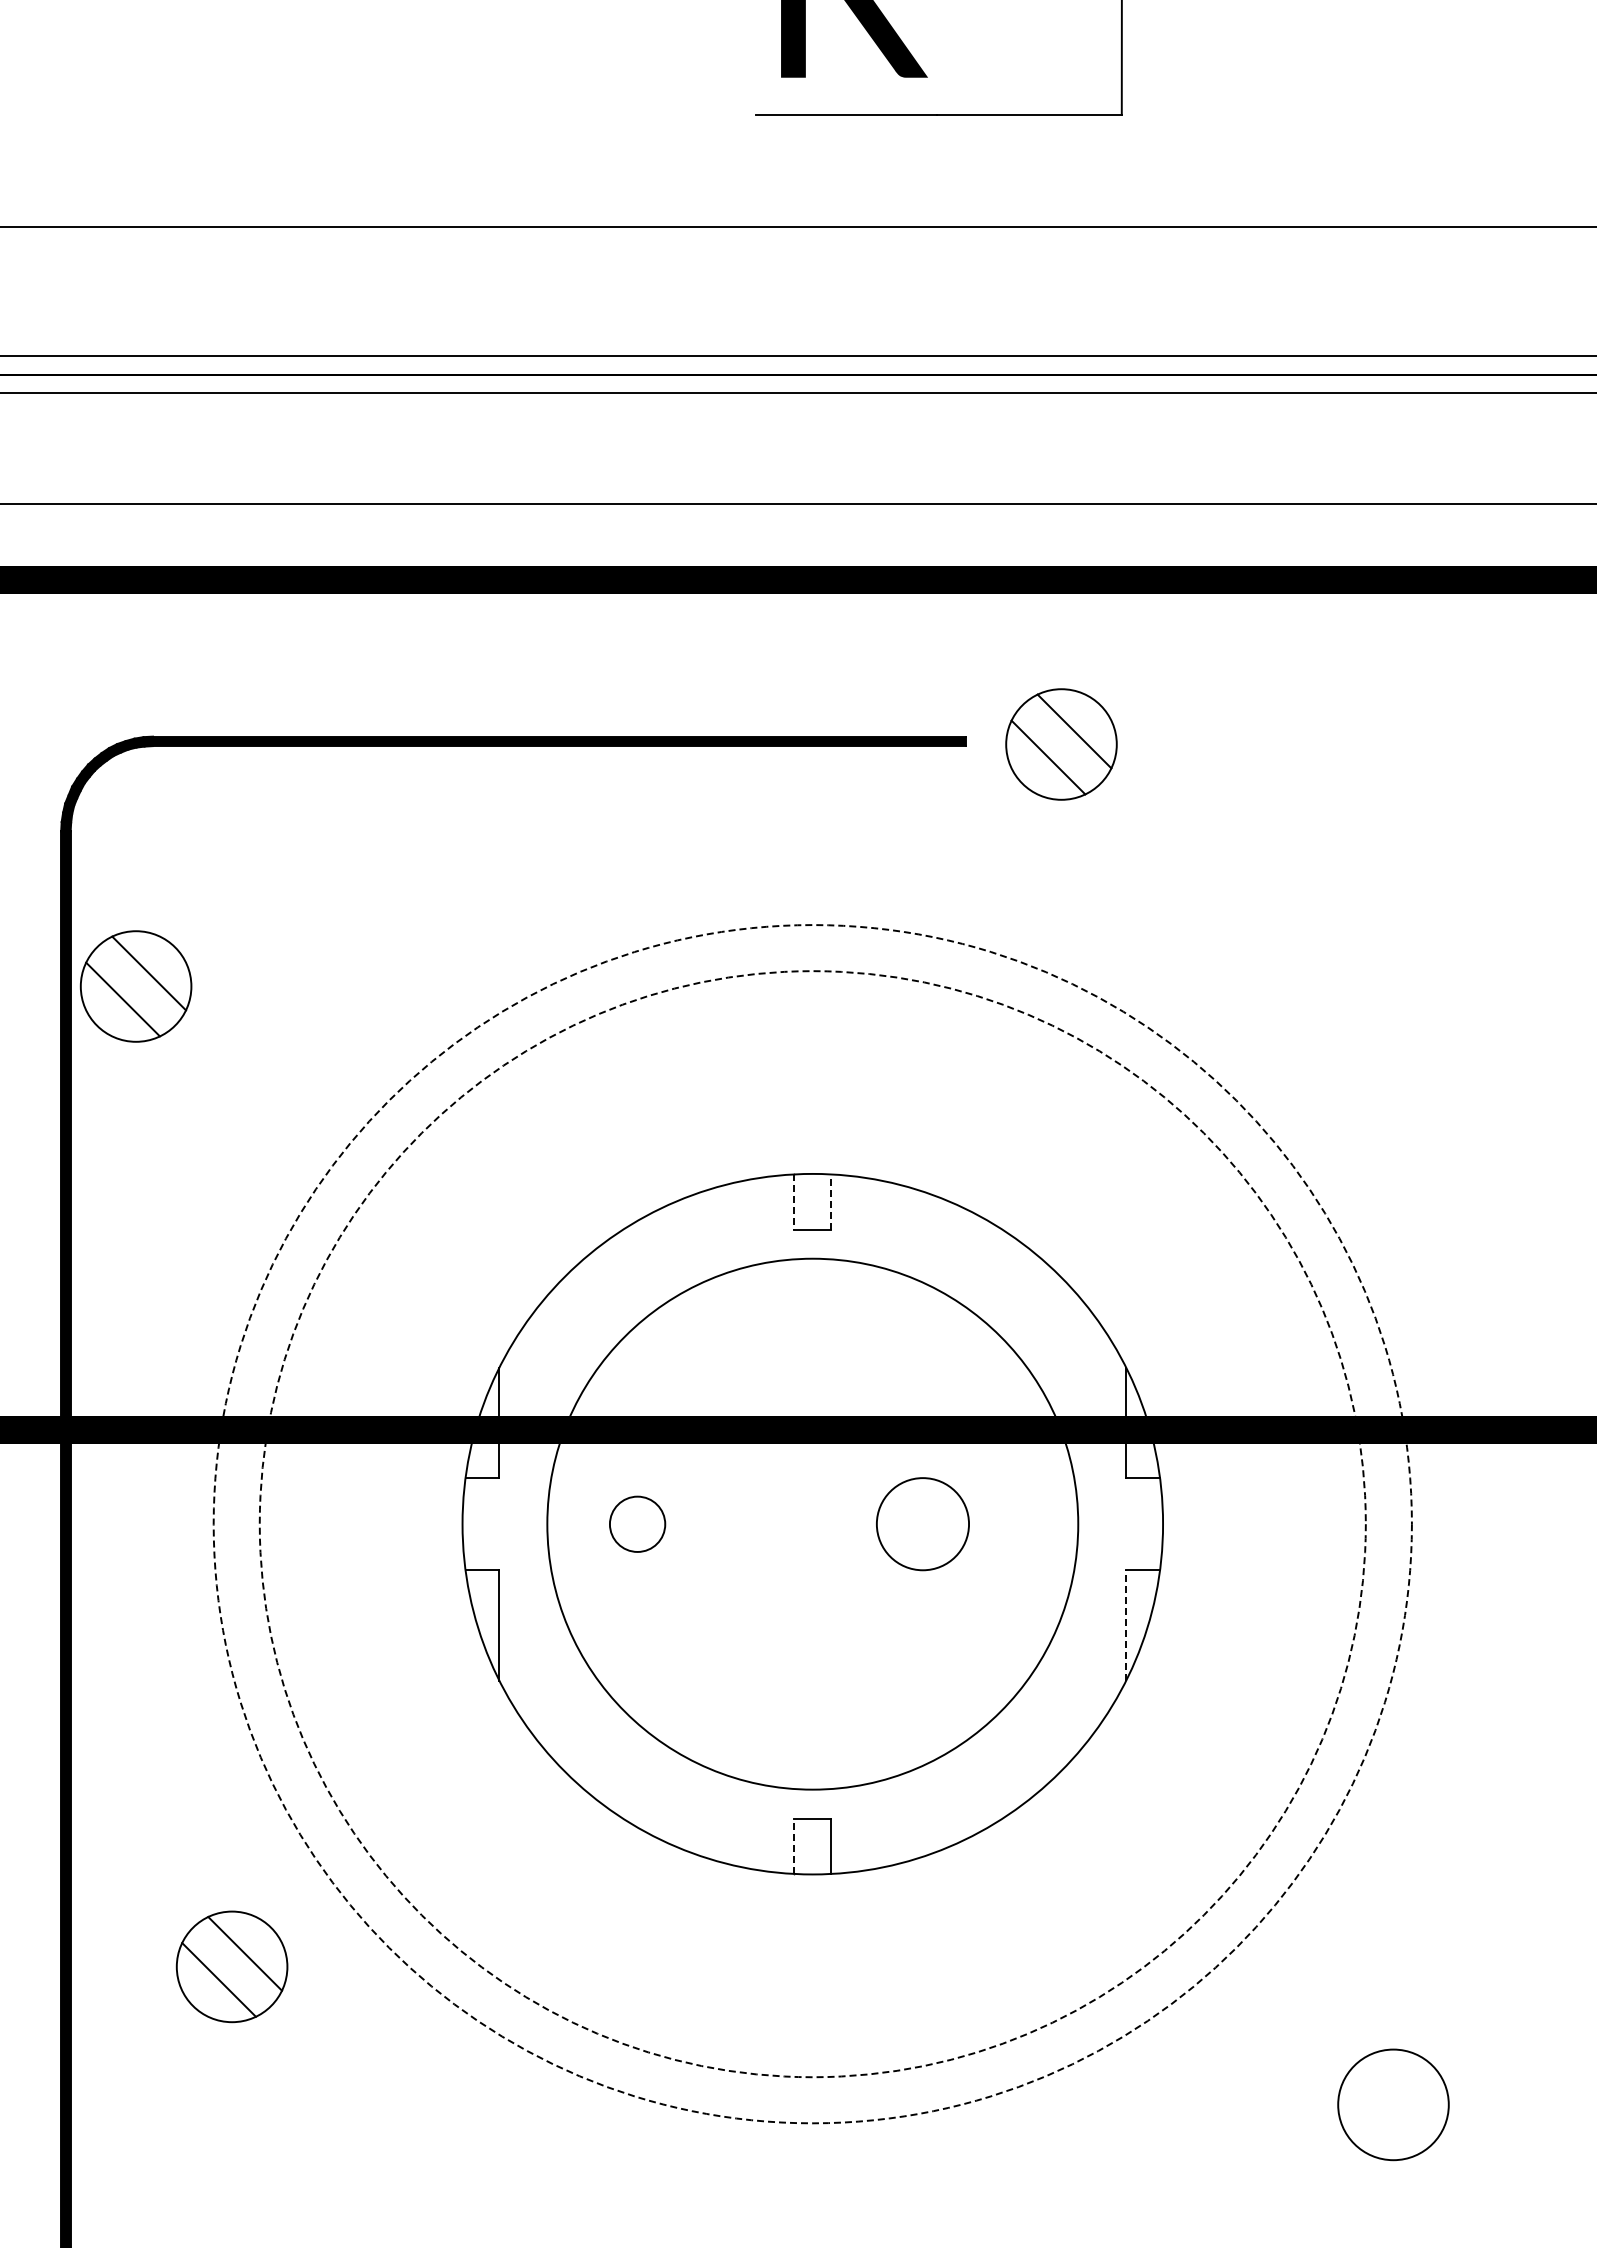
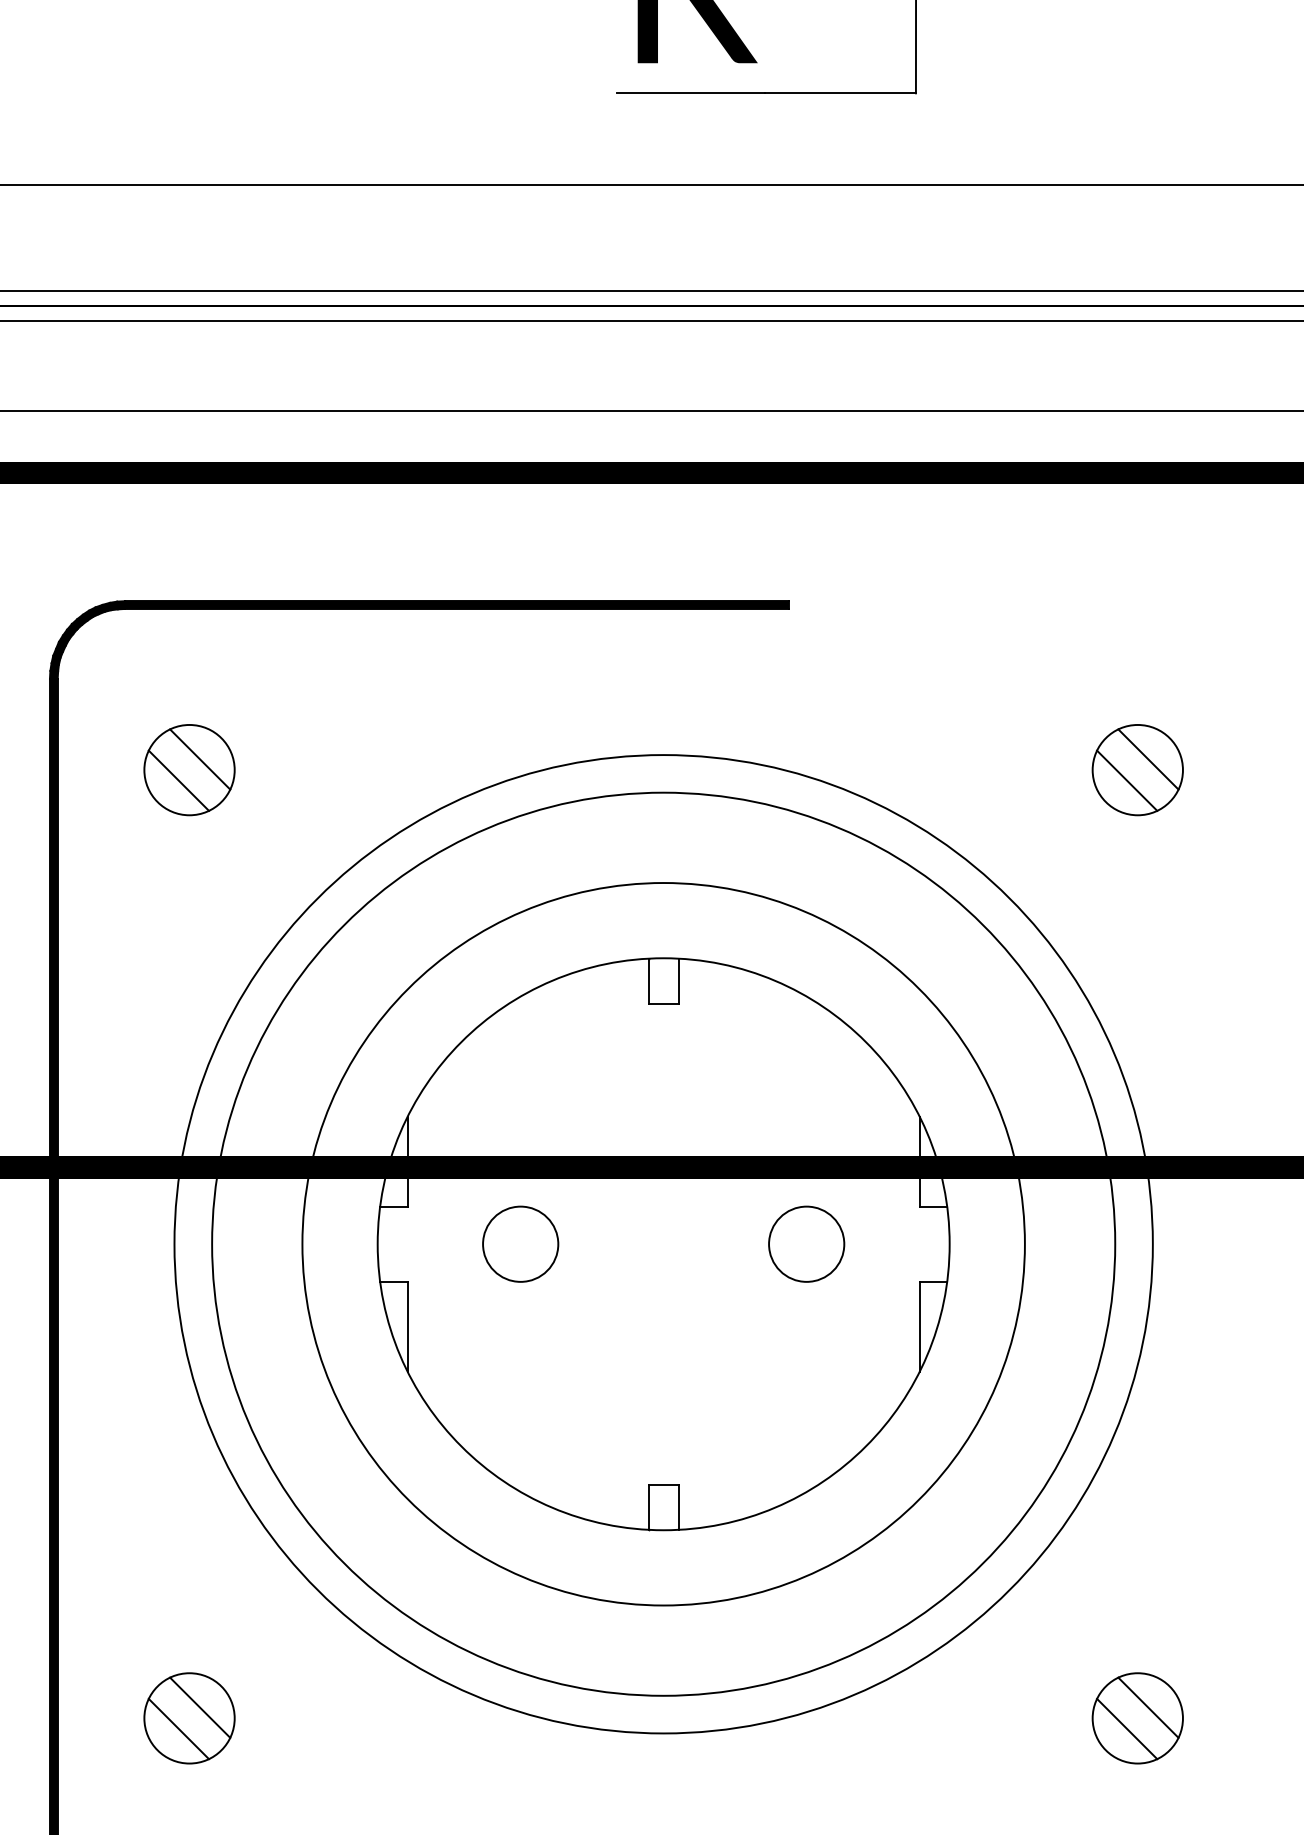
part: (1061, 744) -> (1137, 770), moved
part: (135, 986) -> (189, 770), moved
line: (794, 1202) -> (648, 981), dashed -> solid
line: (831, 1202) -> (678, 981), dashed -> solid
circle: (812, 1523) -> (663, 1243), size x1.67
circle: (637, 1524) -> (520, 1244), size x1.67
circle: (812, 1524) -> (663, 1244), dashed -> solid
circle: (812, 1524) -> (663, 1244), dashed -> solid
circle: (922, 1524) -> (806, 1244), moved
line: (1126, 1624) -> (919, 1326), dashed -> solid
line: (794, 1846) -> (648, 1507), dashed -> solid
part: (231, 1966) -> (189, 1718), moved
line: (1406, 2091) -> (1148, 1707), added
line: (1380, 2117) -> (1127, 1728), added

